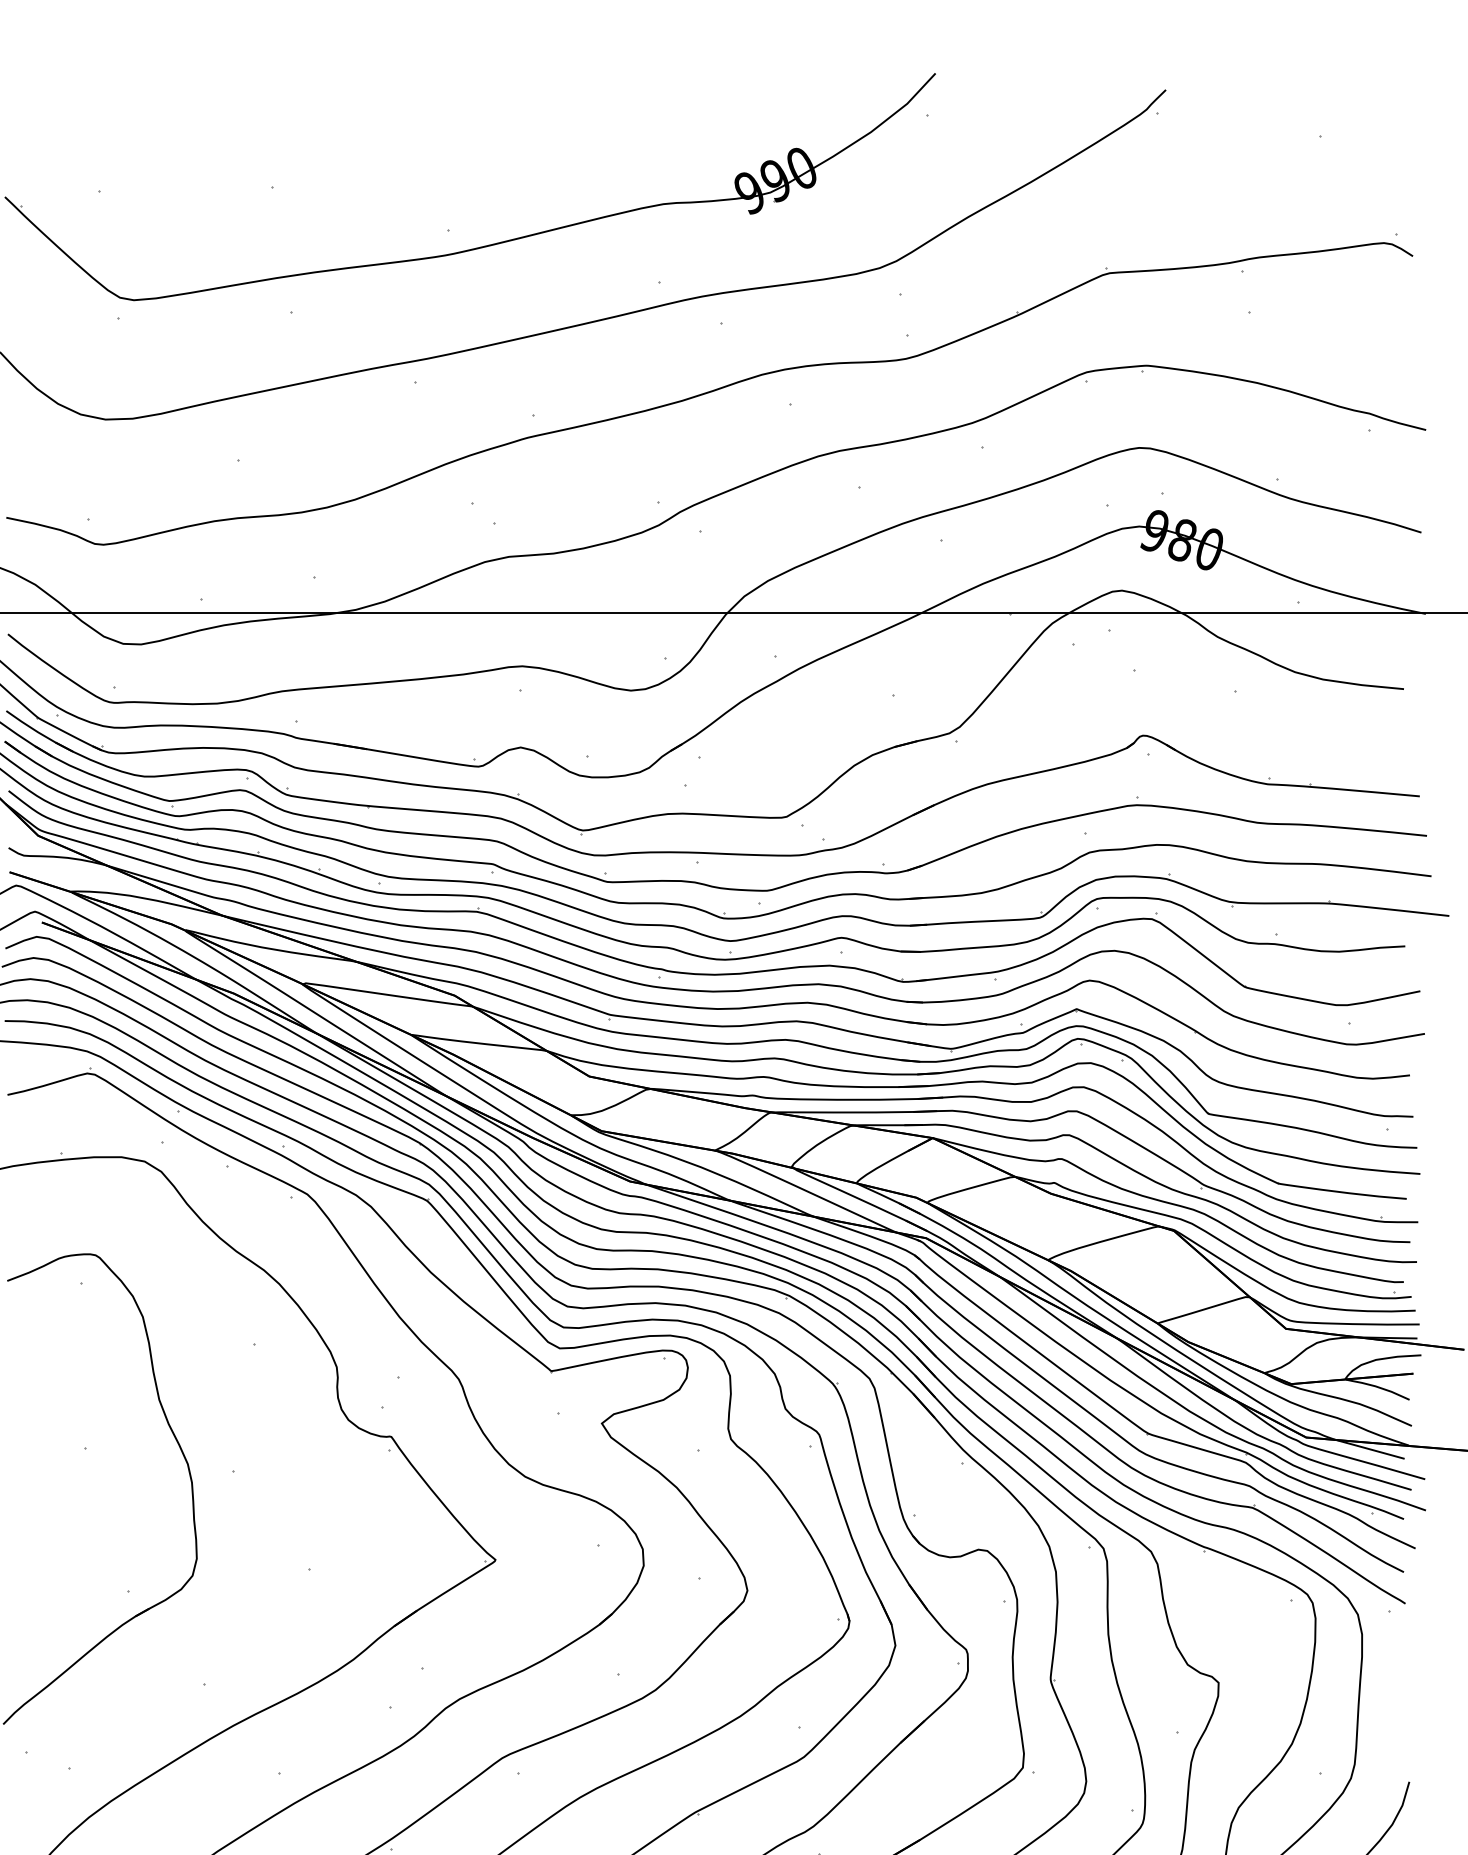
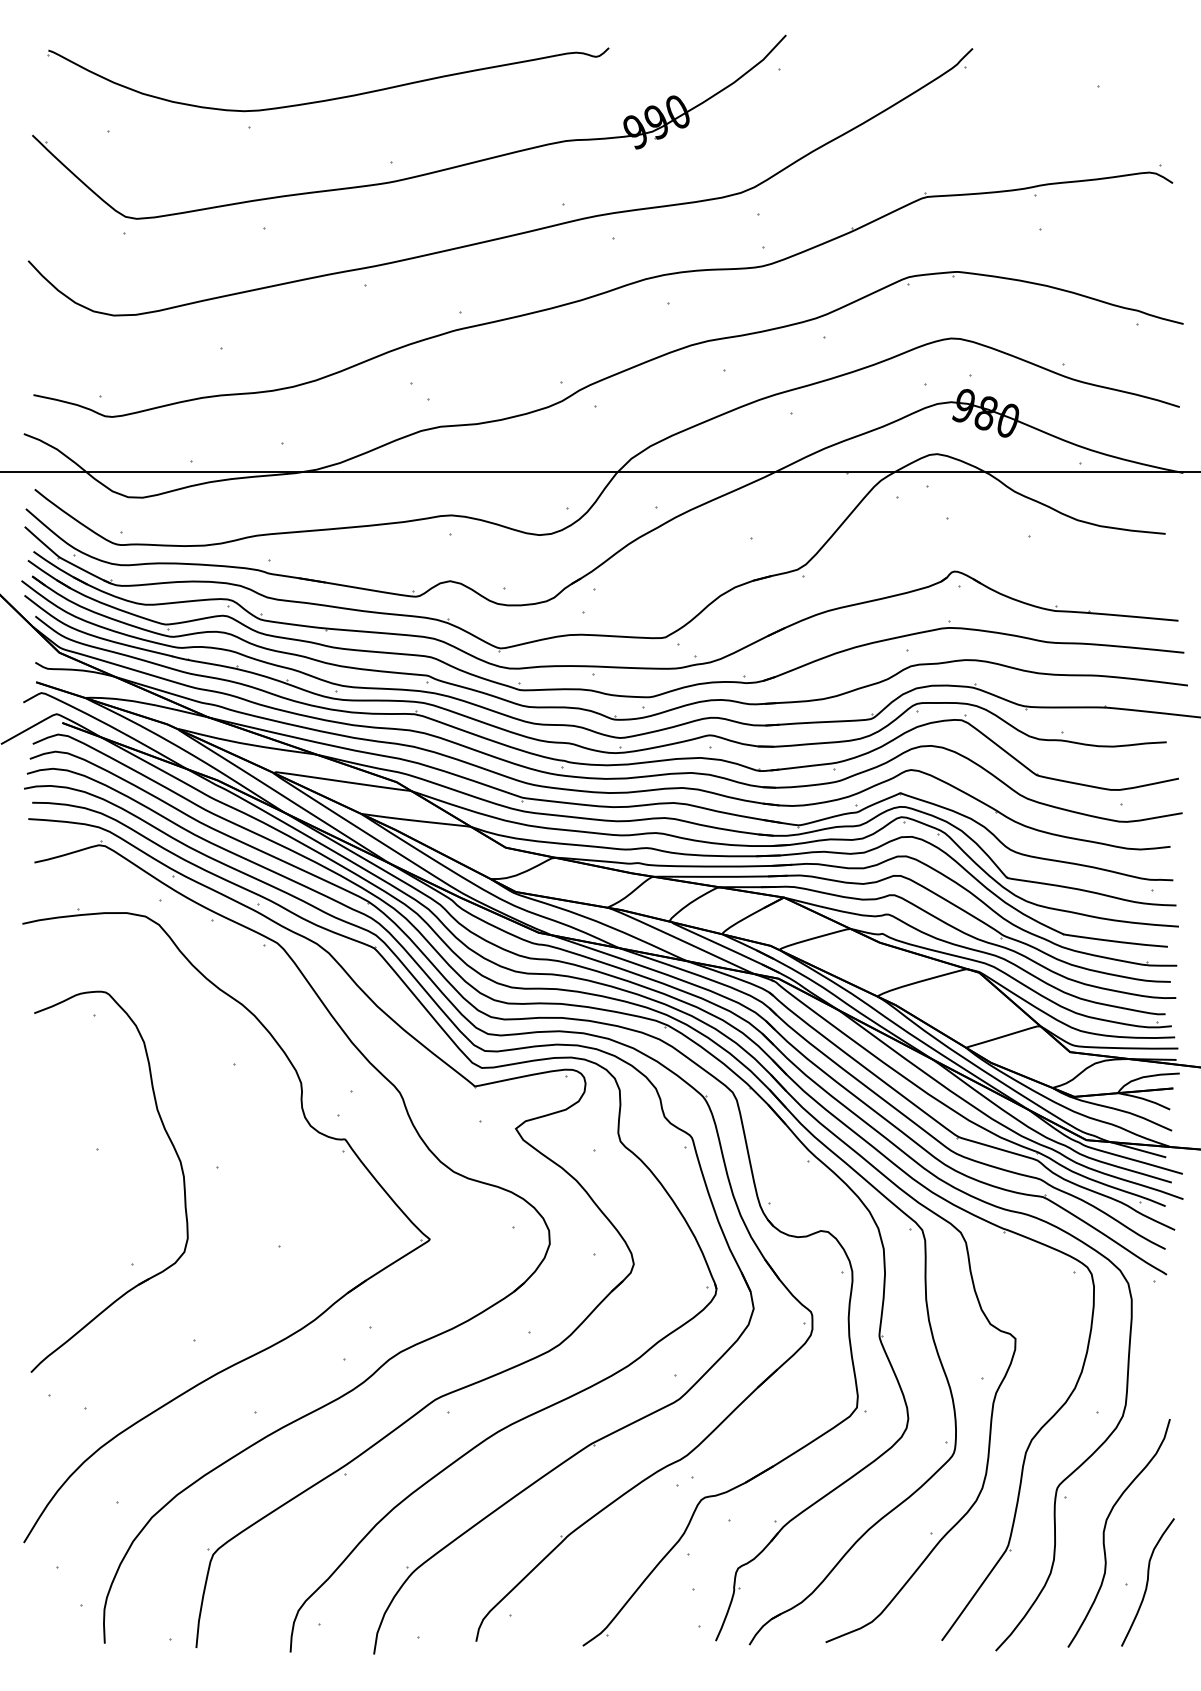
part: (372, 151) -> (330, 98), added

